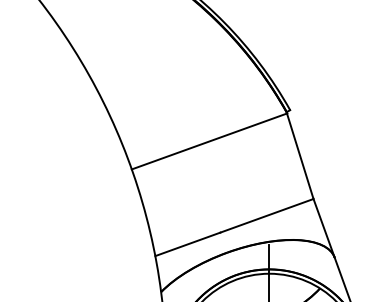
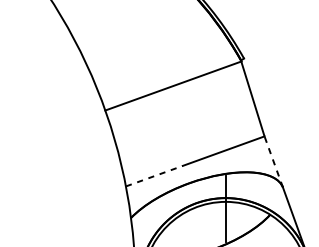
line: (323, 227) -> (273, 161), solid -> dashed
line: (187, 244) -> (154, 176), solid -> dashed

